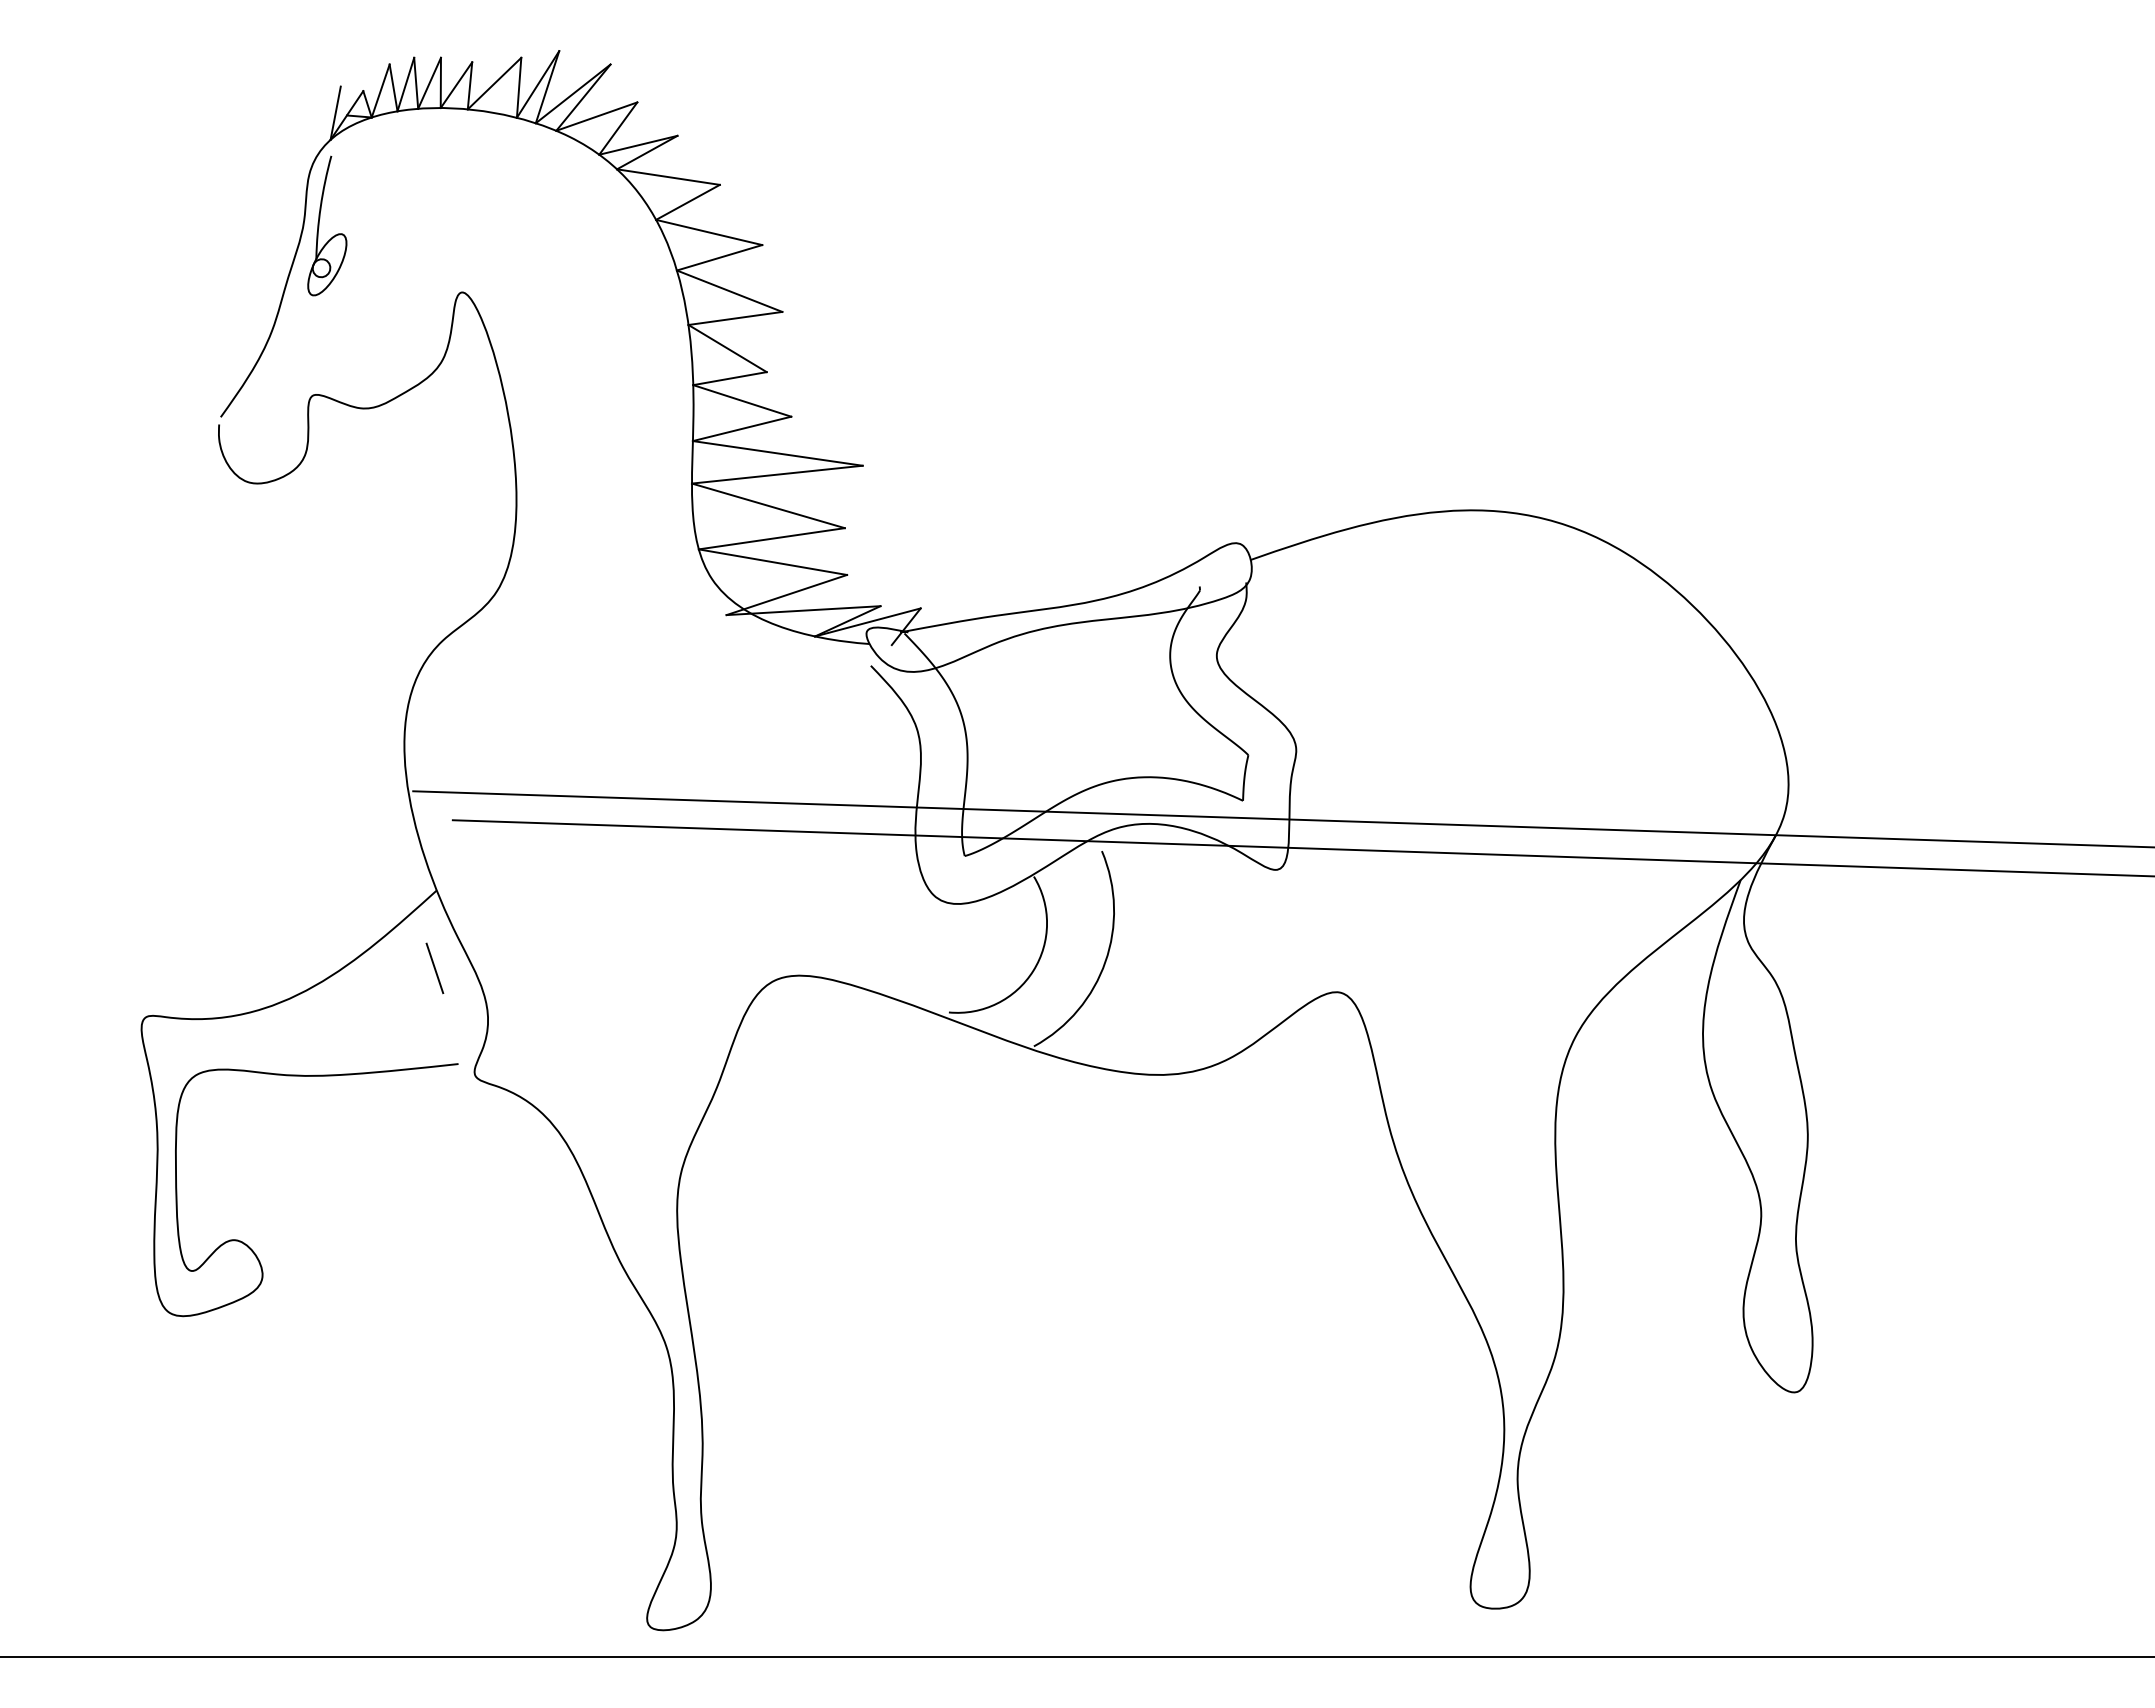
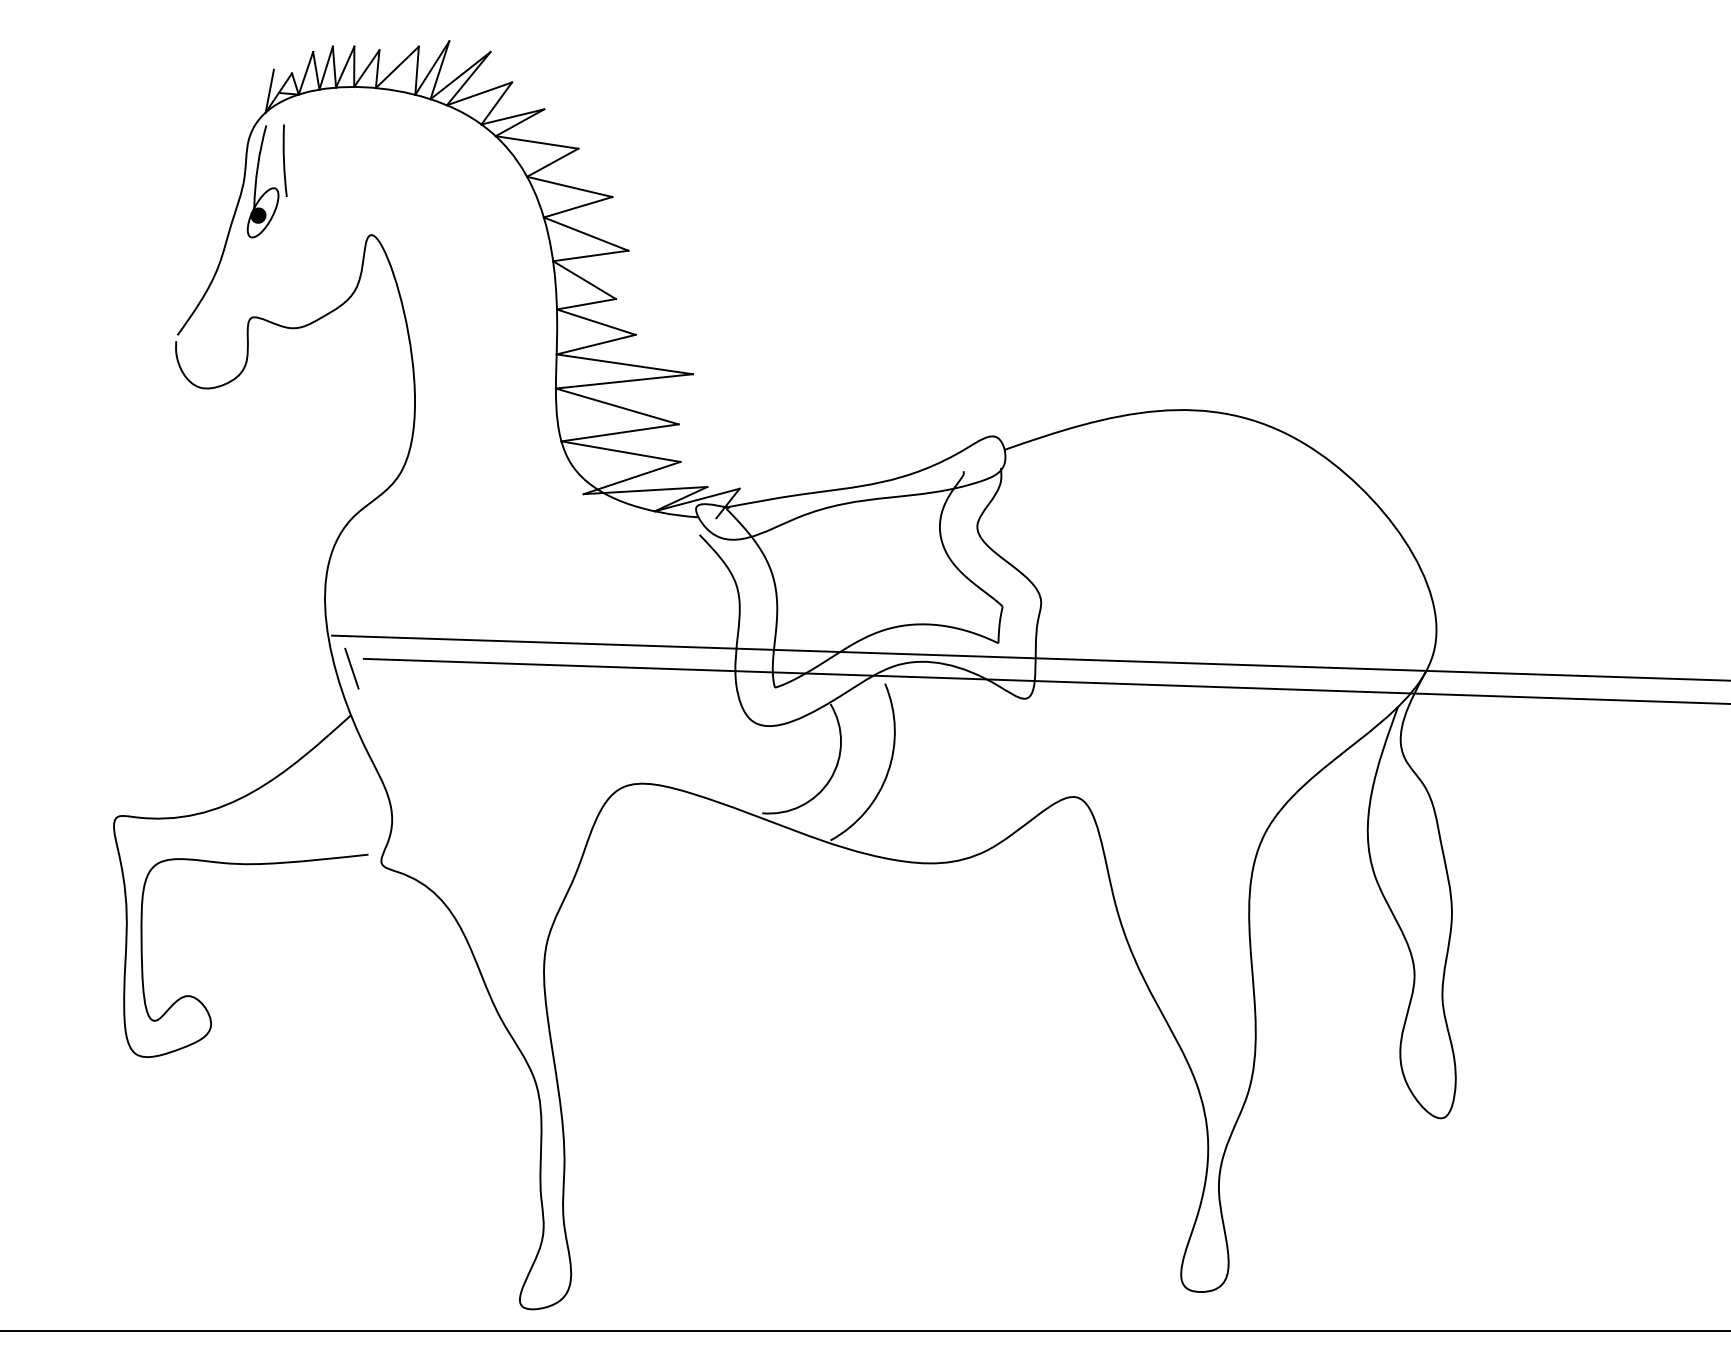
arc: (354, 199) -> (284, 160), added
fill: (321, 268) -> (258, 215), added
line: (434, 968) -> (351, 668), moved

